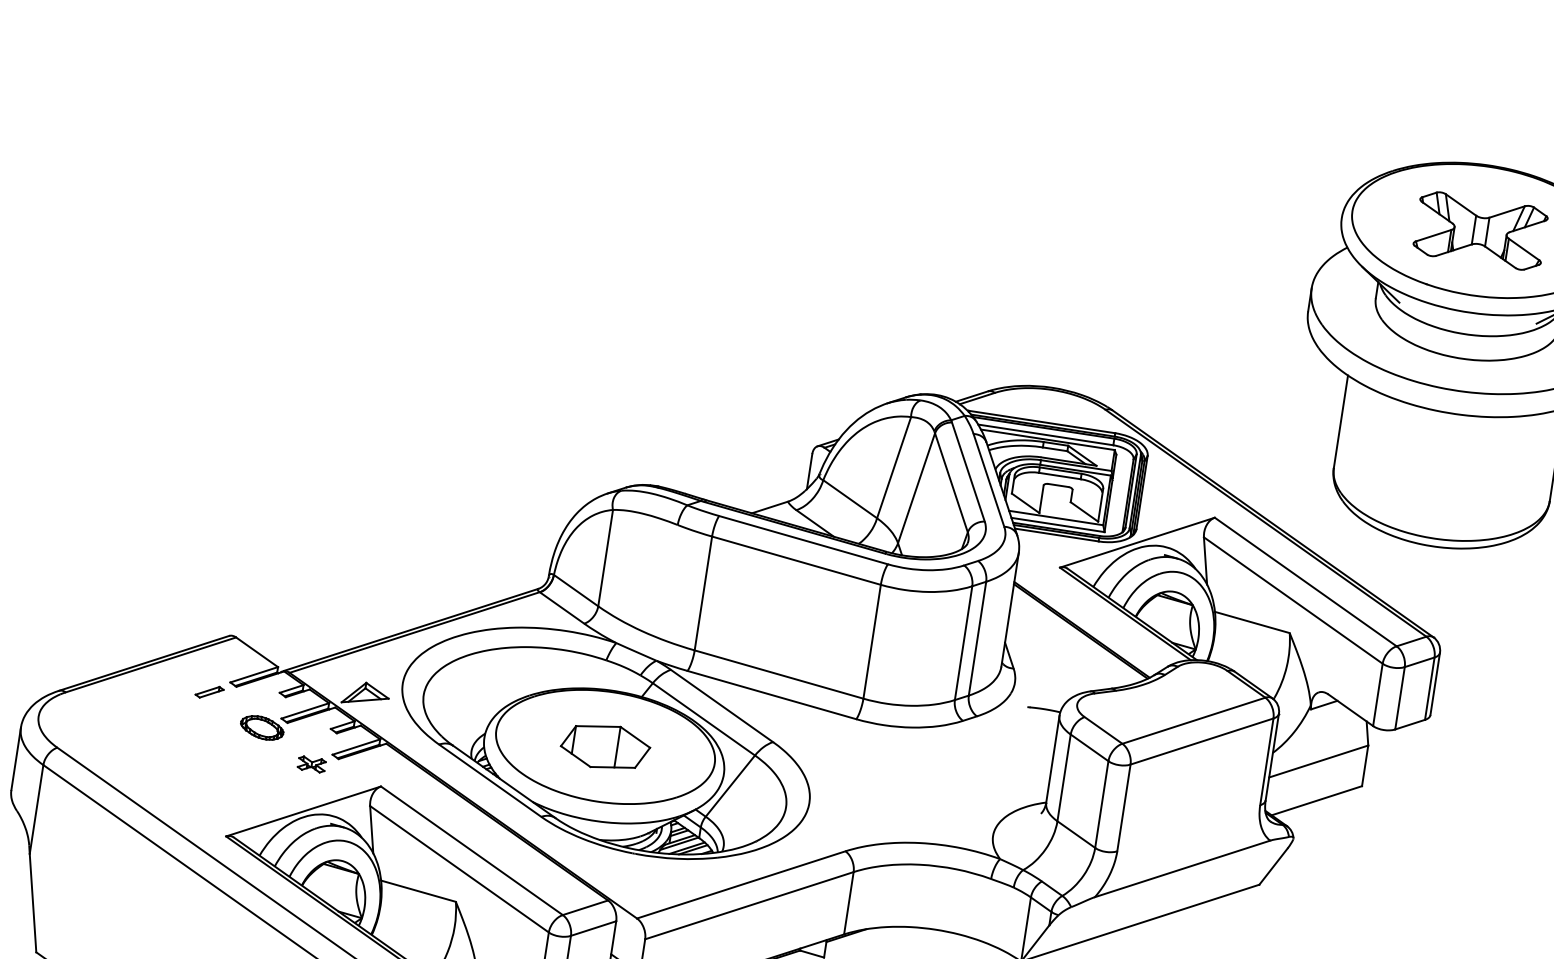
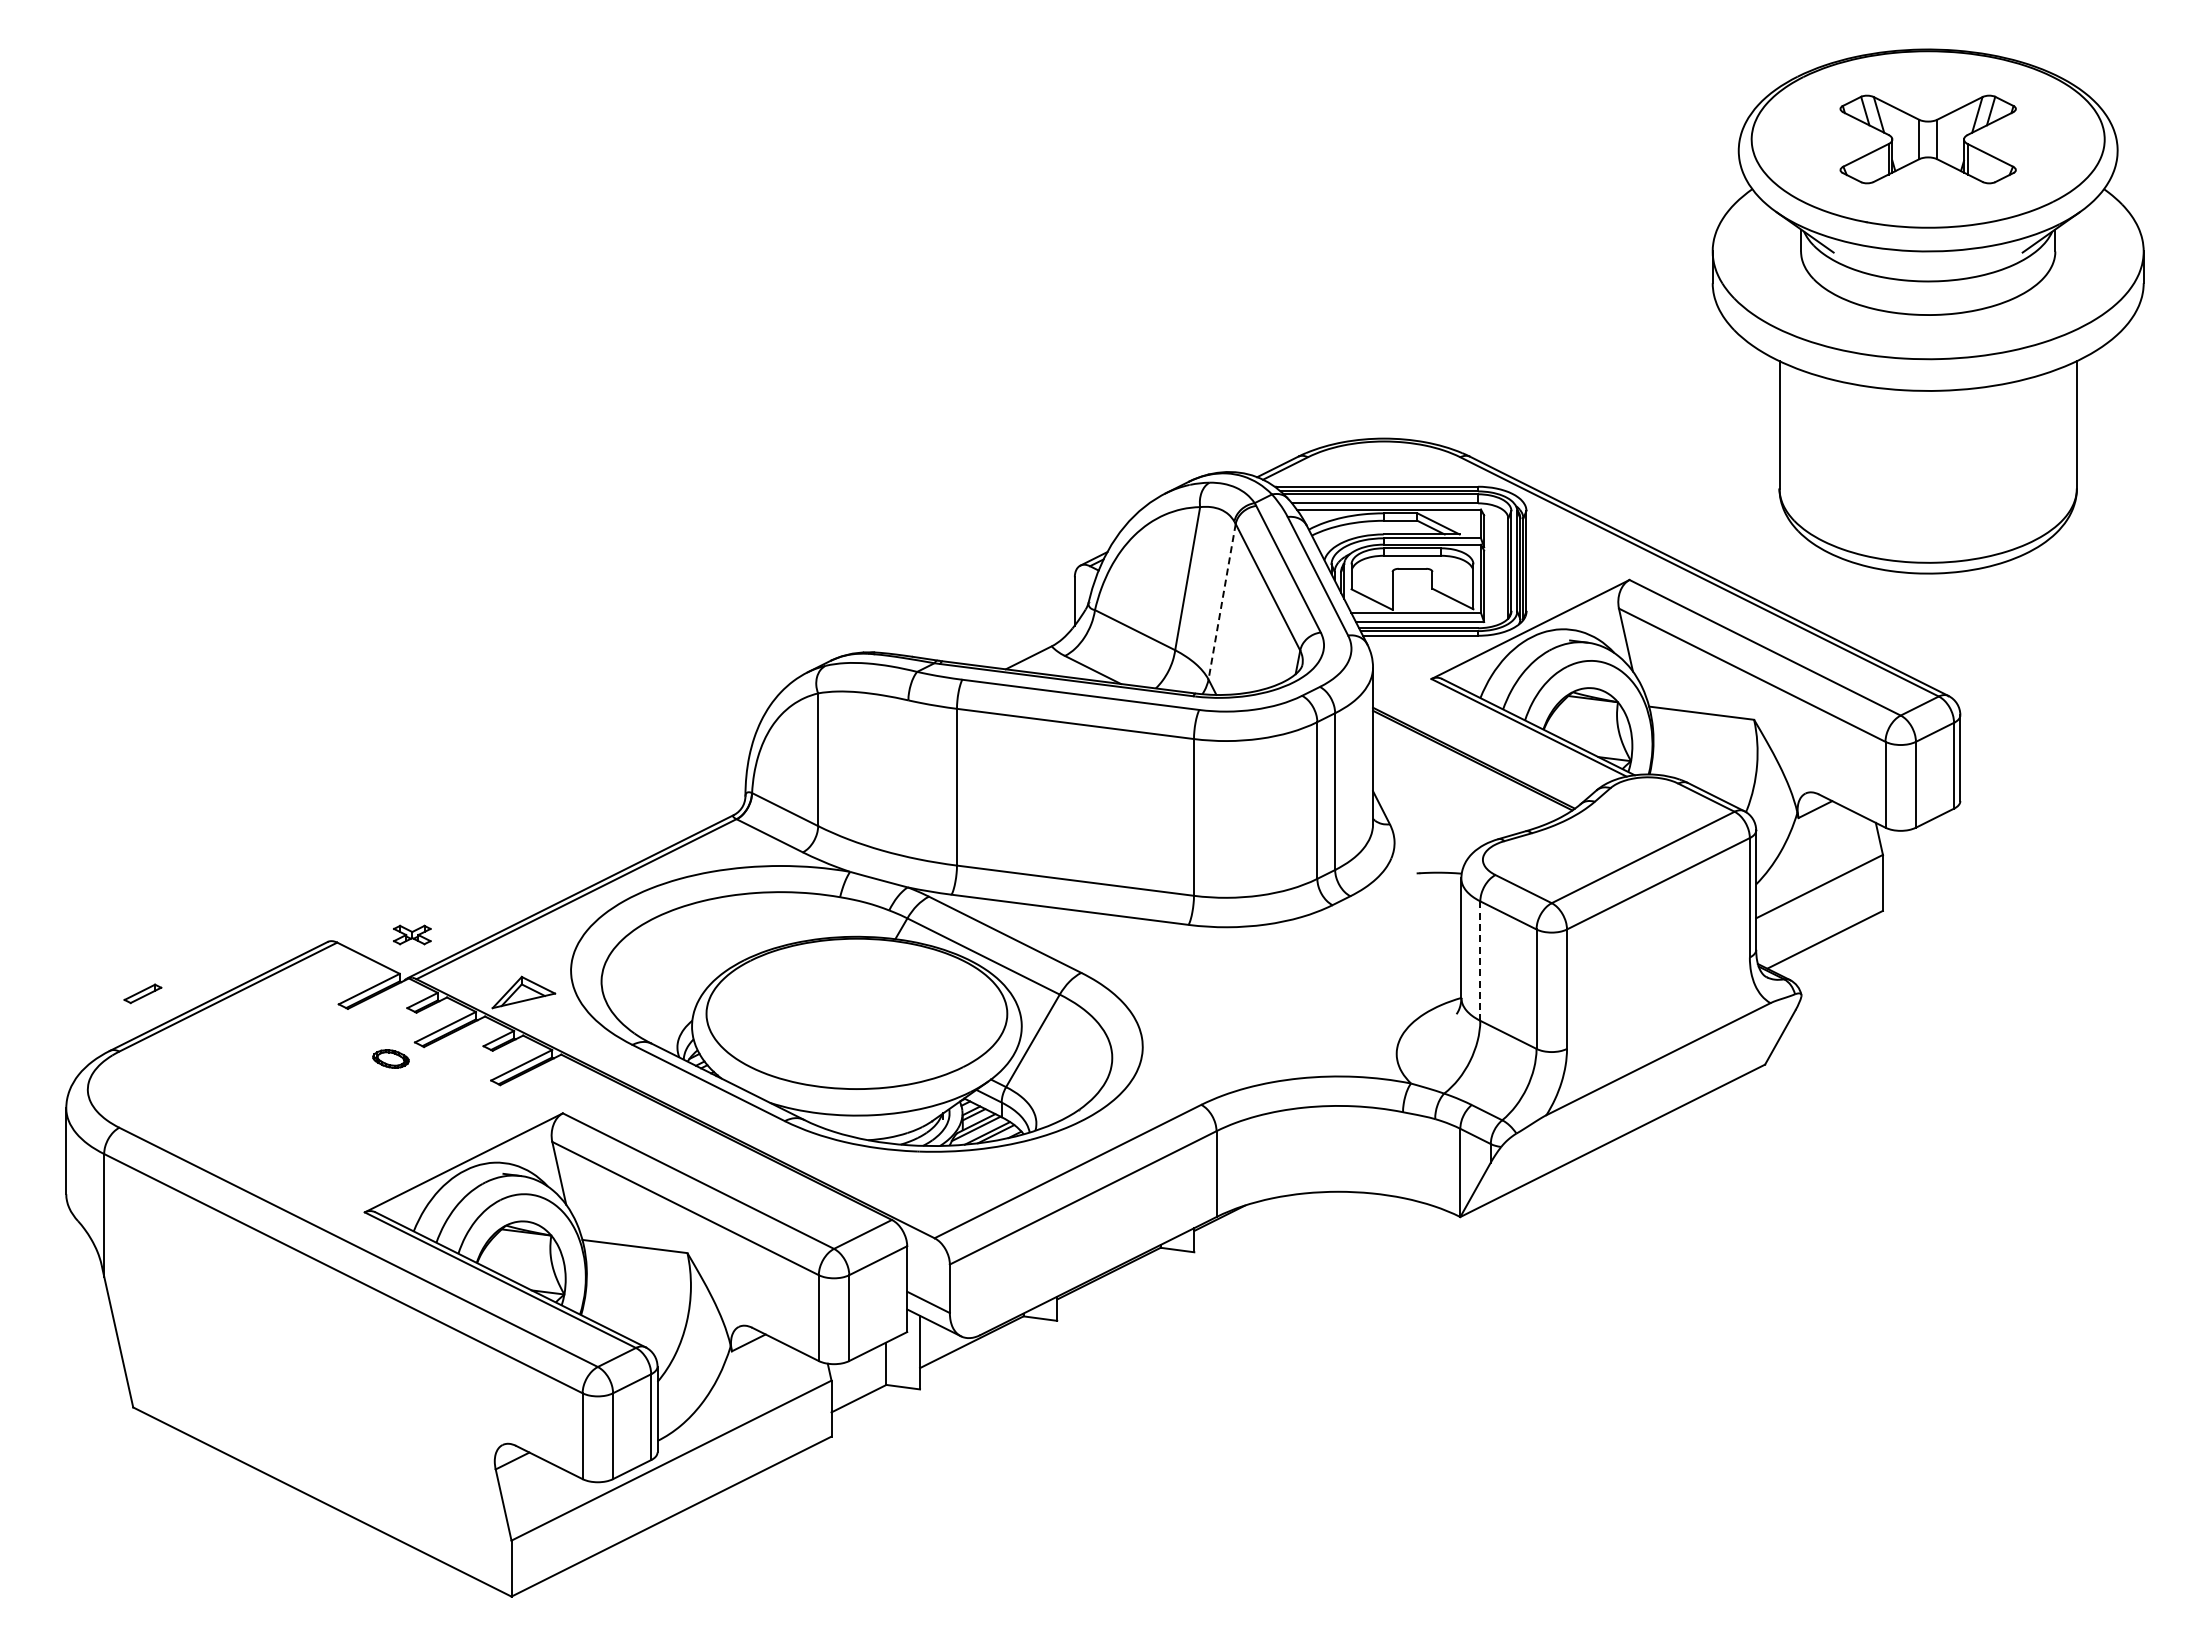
line: (916, 488) -> (1222, 601), solid -> dashed
part: (209, 691) -> (142, 993), moved
part: (261, 727) -> (390, 1058), size x0.6
part: (605, 746) -> (856, 1013), removed
part: (312, 764) -> (412, 934), moved
line: (1064, 778) -> (1480, 961), solid -> dashed

